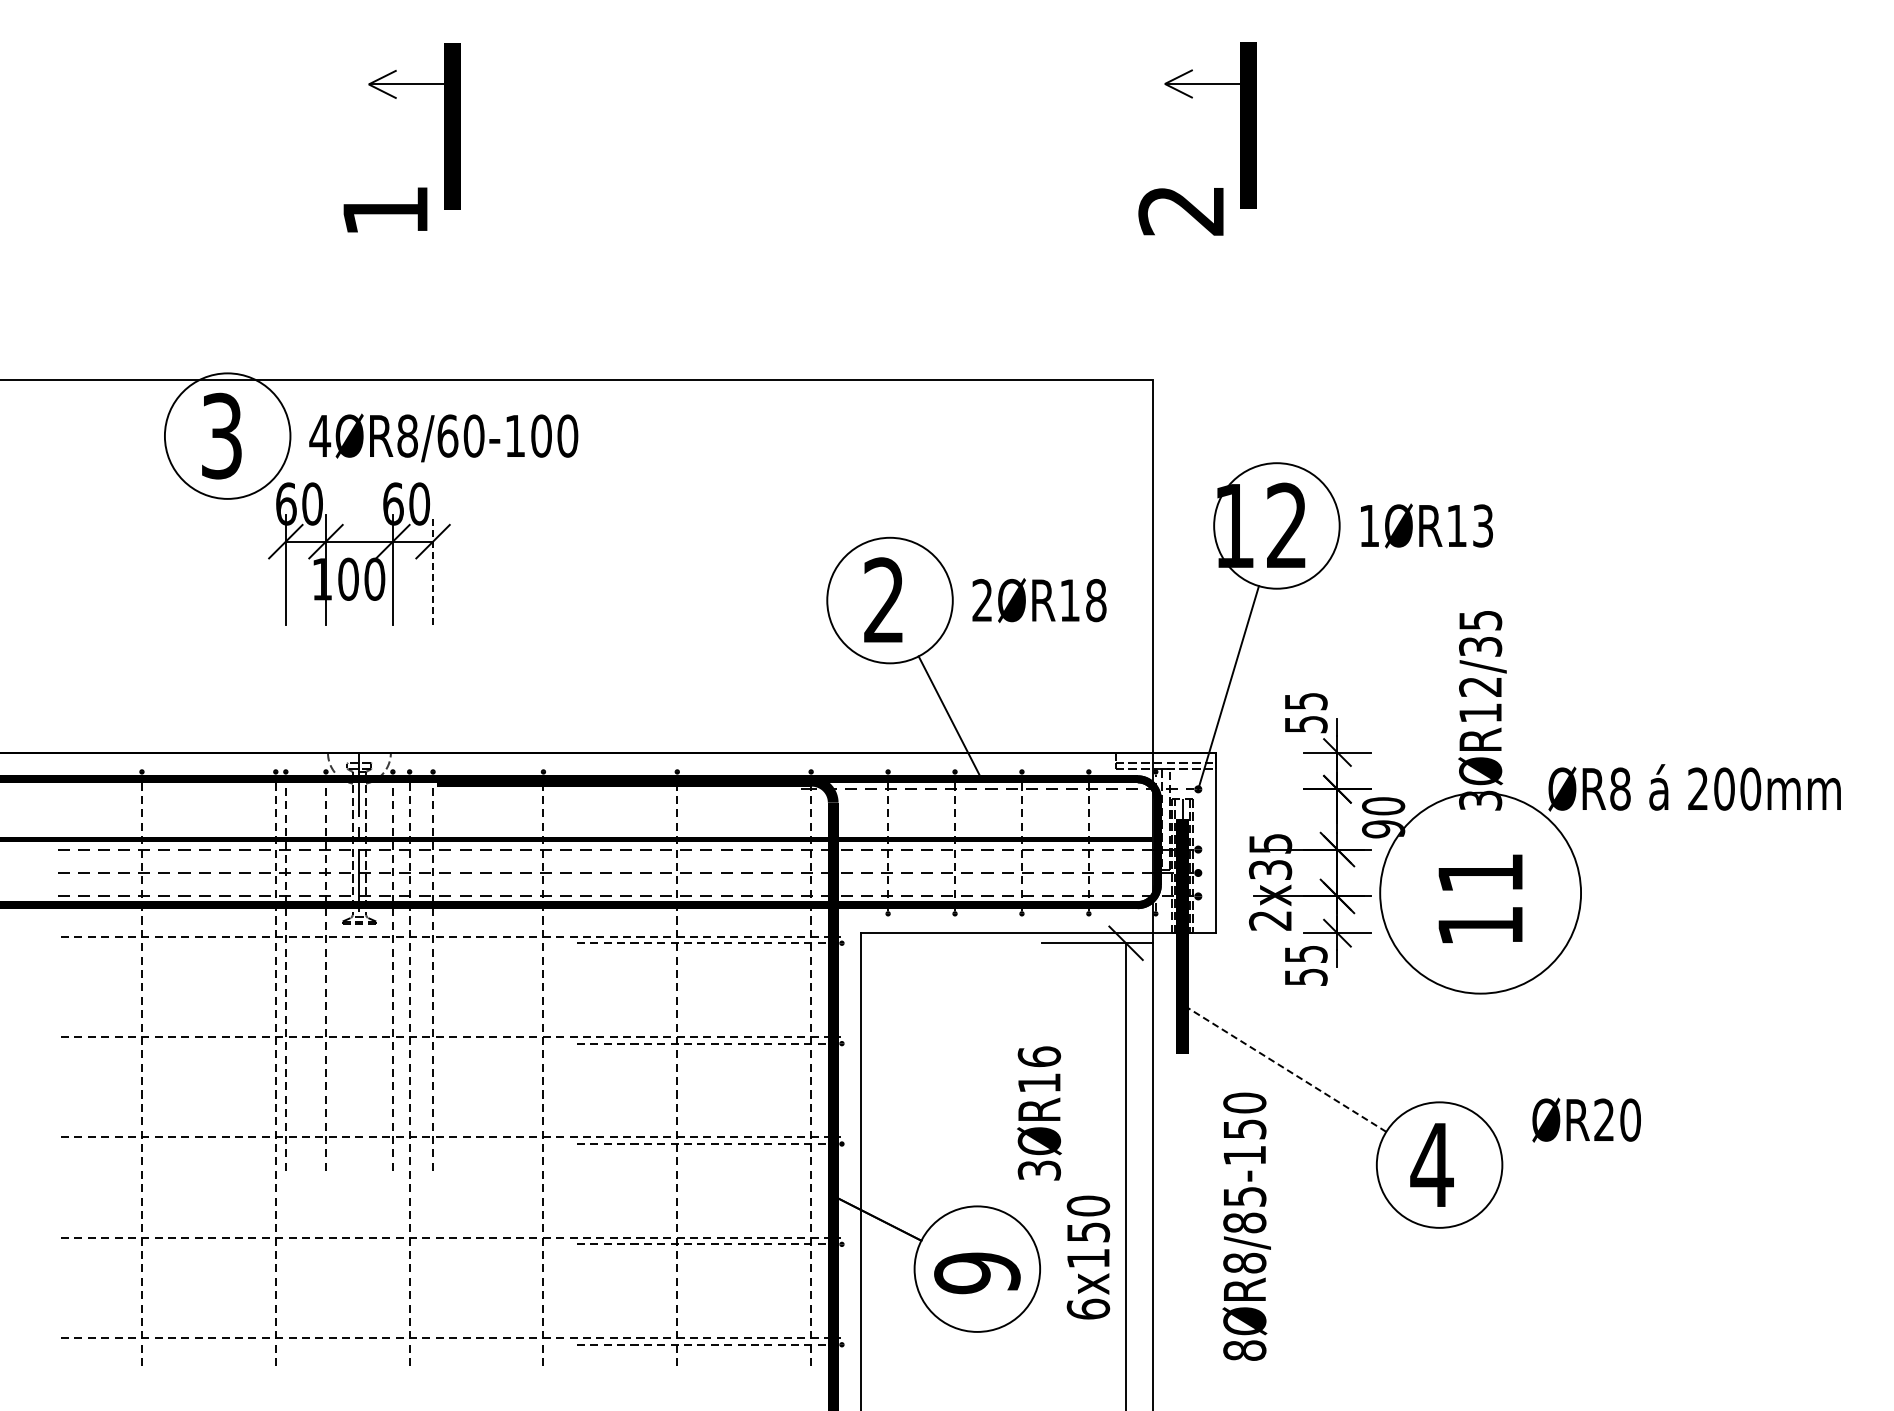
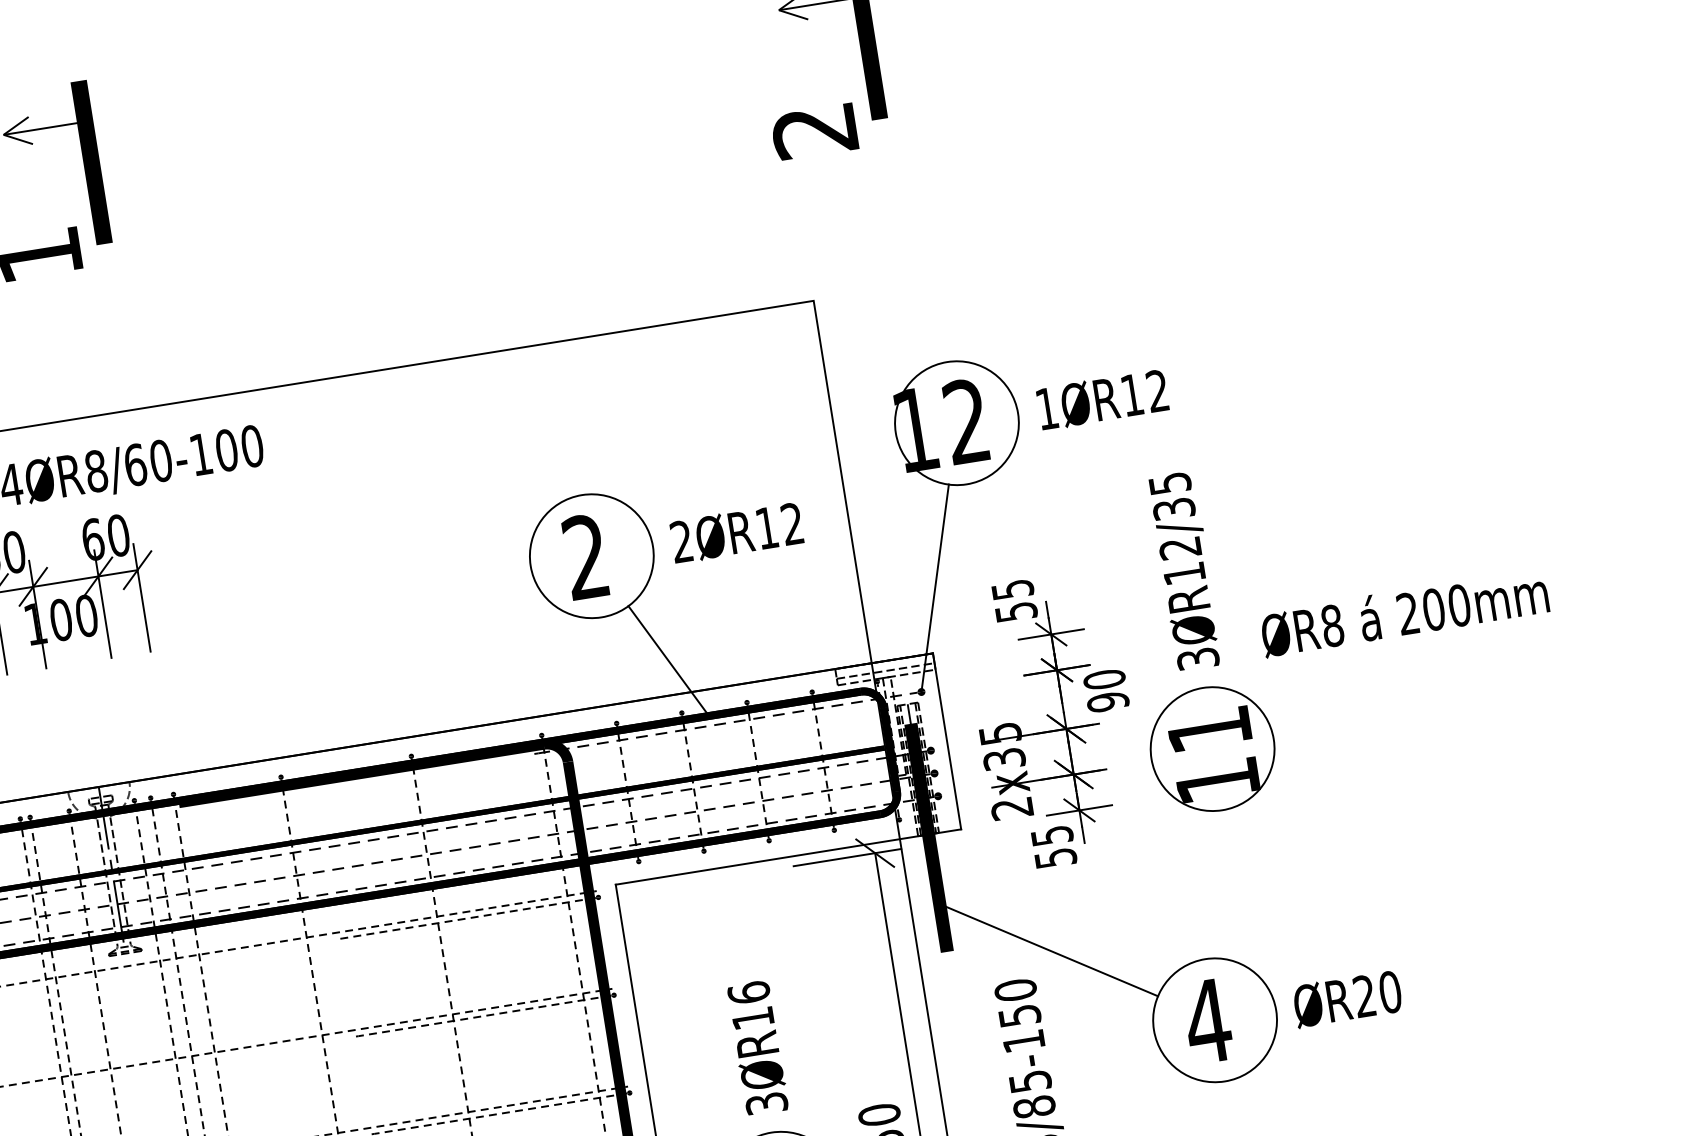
text: (1482, 525) -> (1157, 390), 1ØR13 -> 1ØR12
line: (433, 569) -> (142, 597), dashed -> solid
text: (1096, 600) -> (792, 523), 2ØR18 -> 2ØR12
circle: (1480, 892) -> (1212, 748), size x0.62
line: (1284, 1068) -> (1048, 950), dashed -> solid
text: (1039, 1113) -> (757, 1047), moved
text: (1586, 1119) -> (1347, 998), moved

